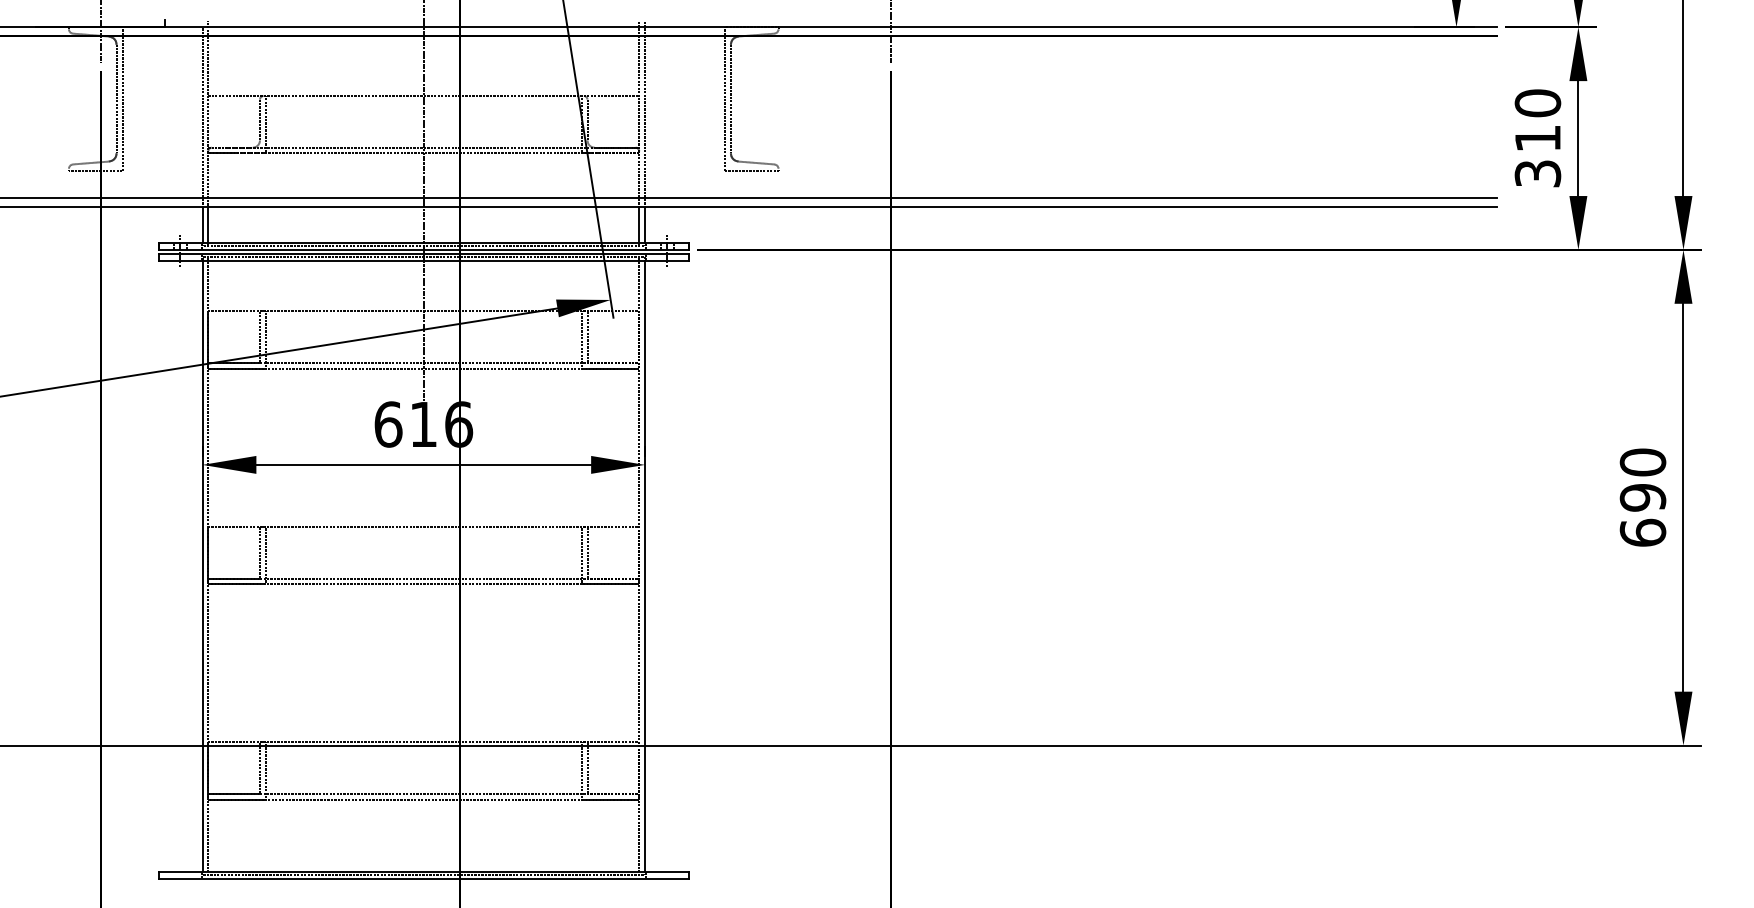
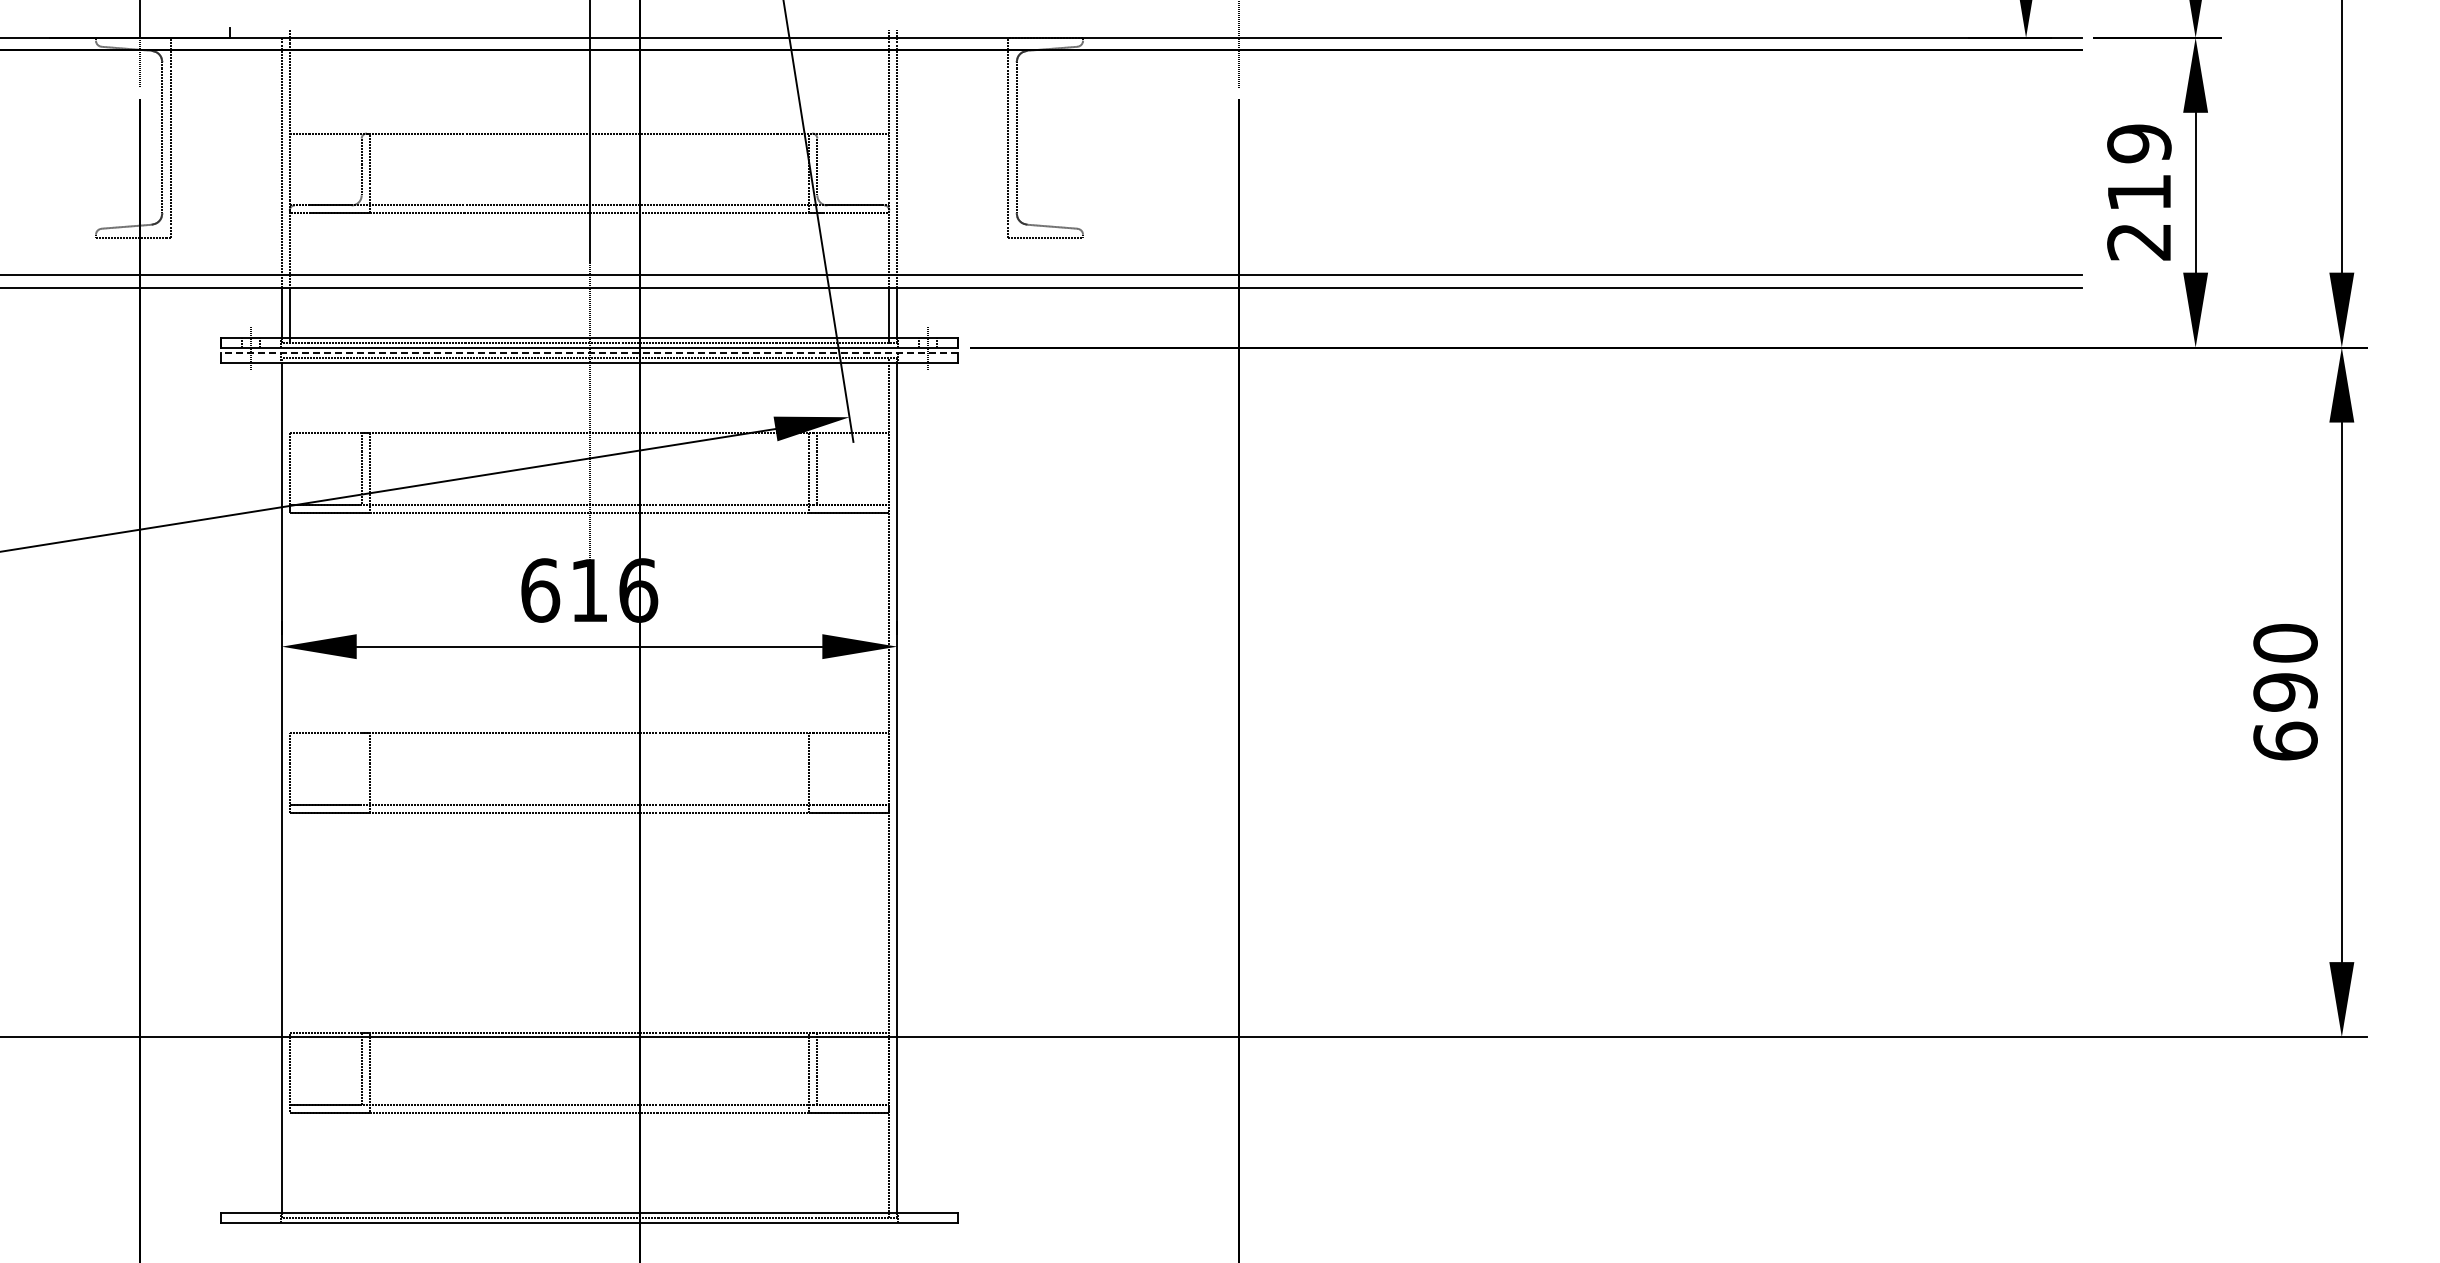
text: (1538, 138) -> (2139, 192), 310 -> 219
line: (423, 253) -> (589, 352), solid -> dashed
line: (259, 552) -> (361, 768), removed
line: (587, 552) -> (817, 768), removed
line: (208, 566) -> (289, 787), removed

